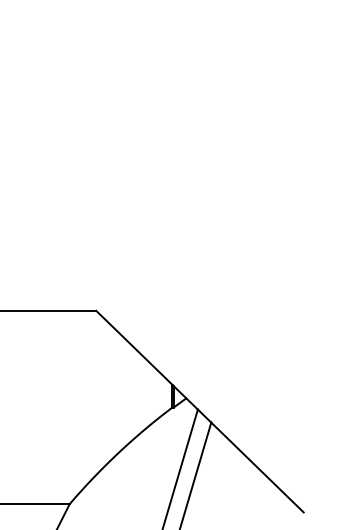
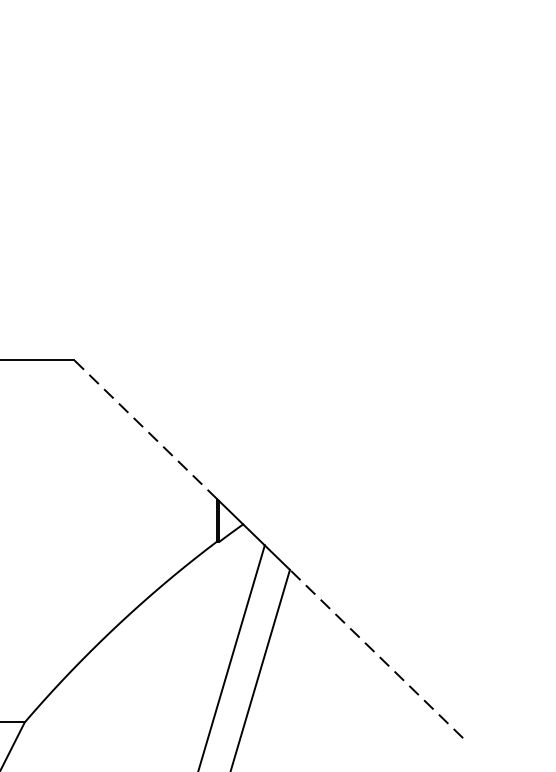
line: (133, 347) -> (144, 429), solid -> dashed
line: (257, 467) -> (376, 653), solid -> dashed

